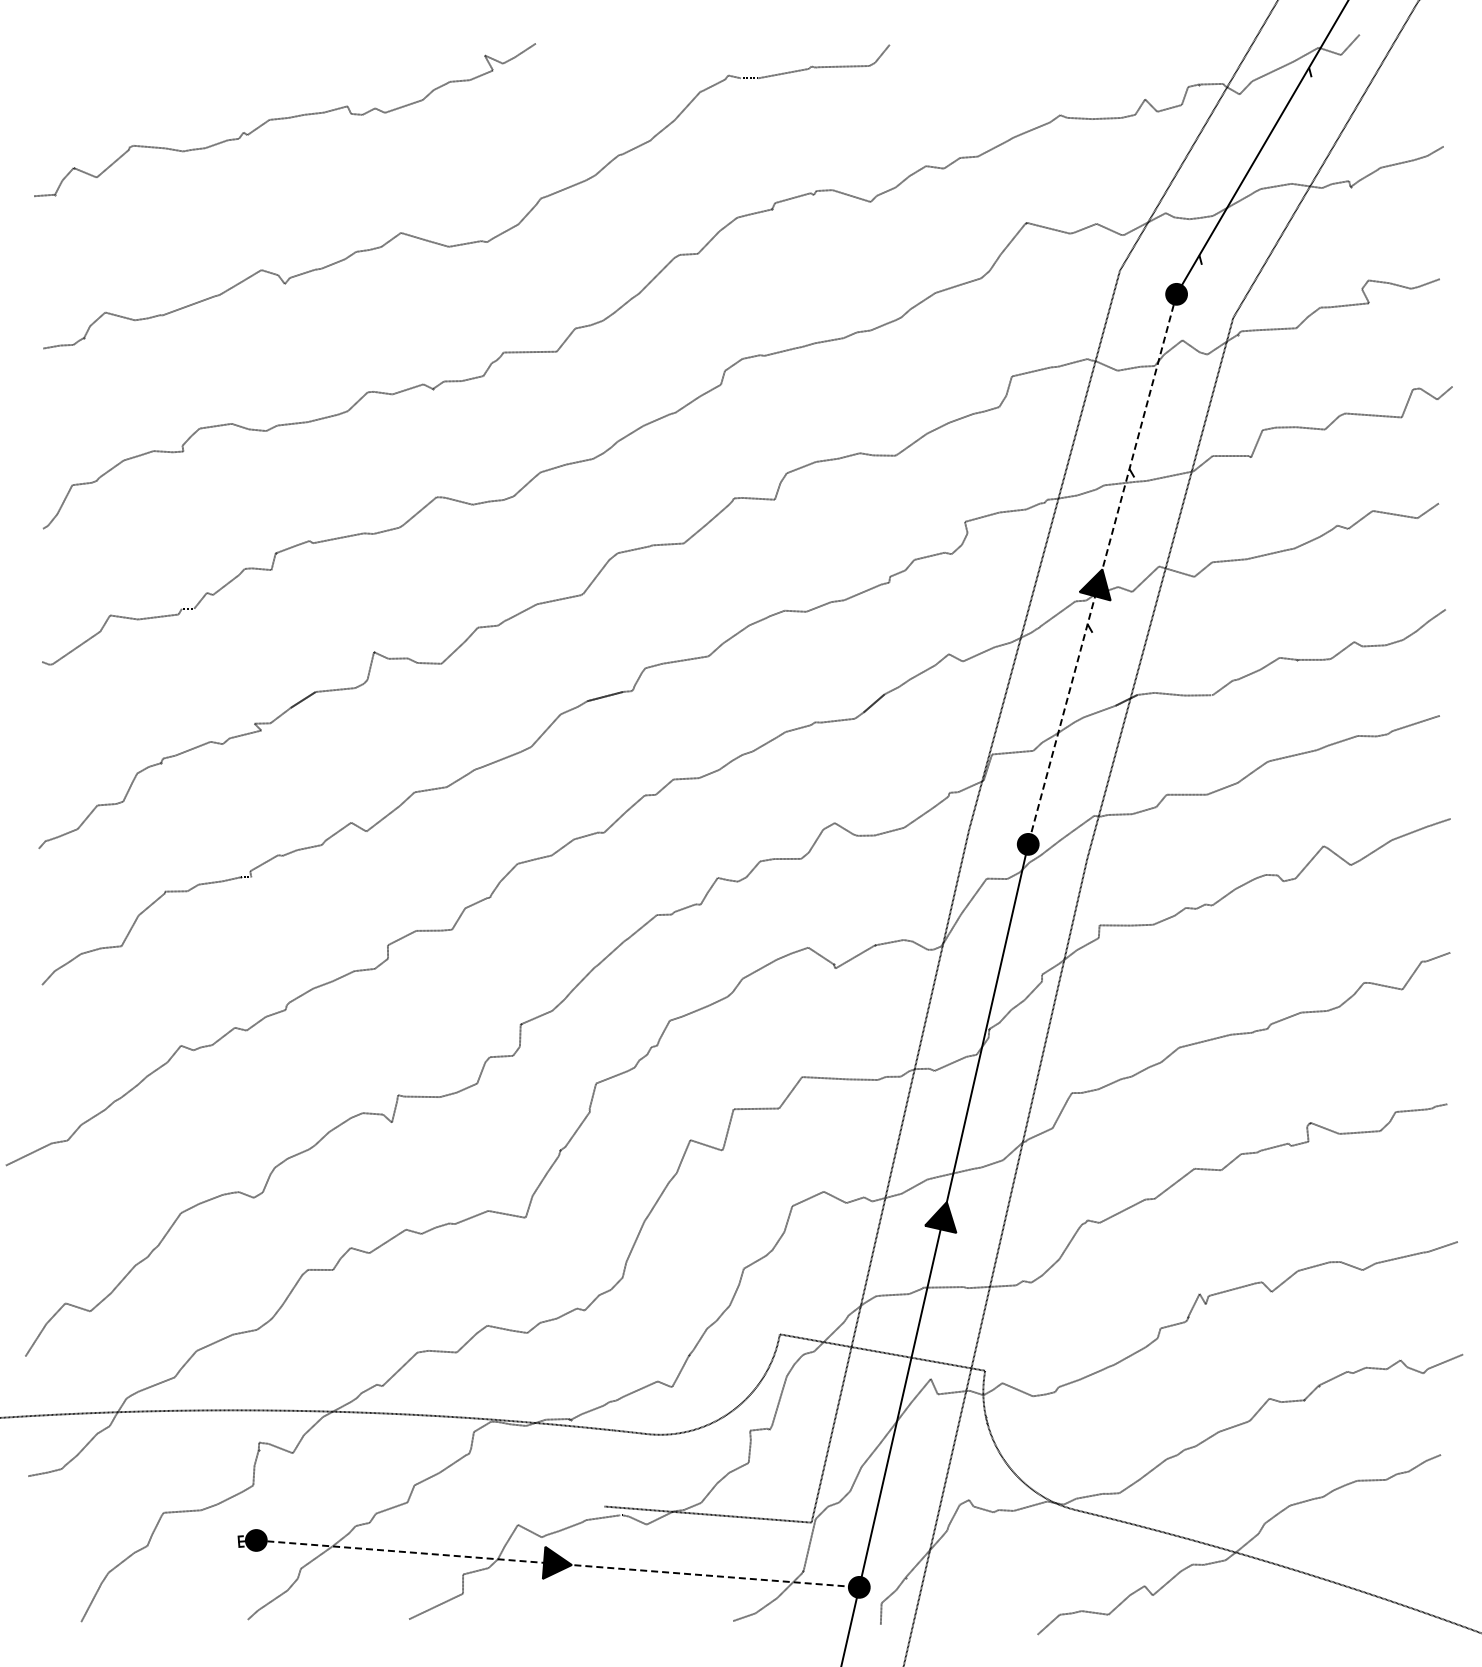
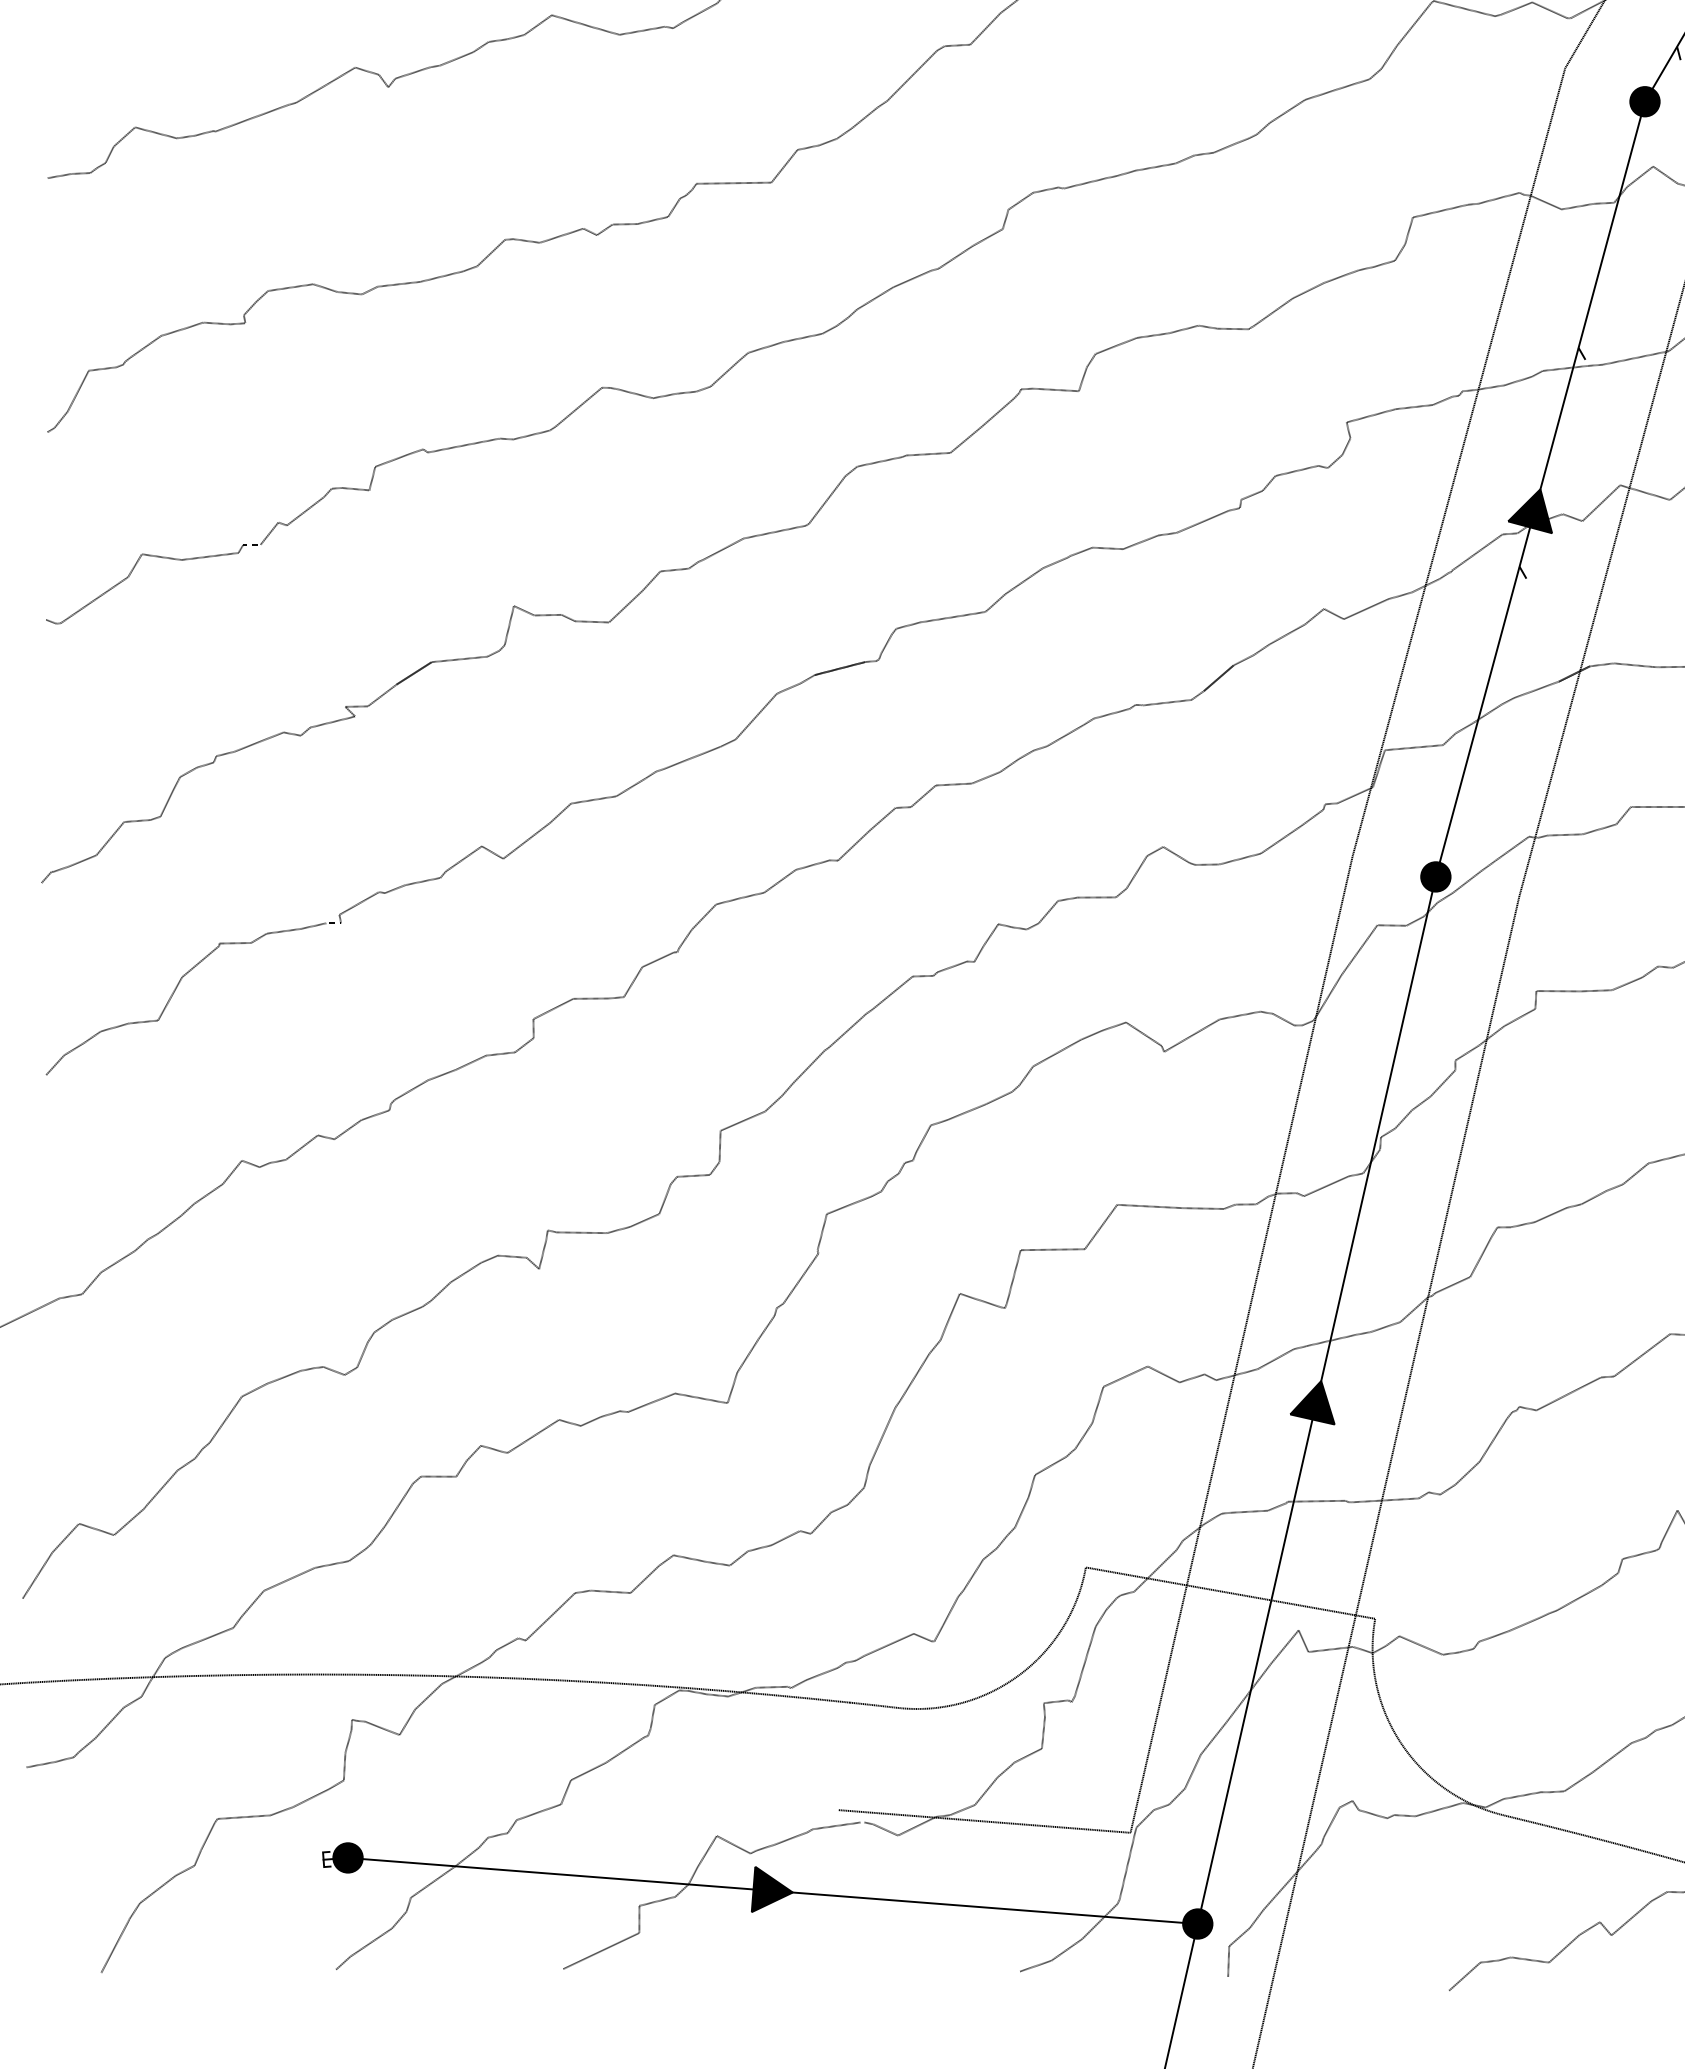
line: (1102, 569) -> (1540, 489), dashed -> solid
line: (558, 1563) -> (773, 1890), dashed -> solid

